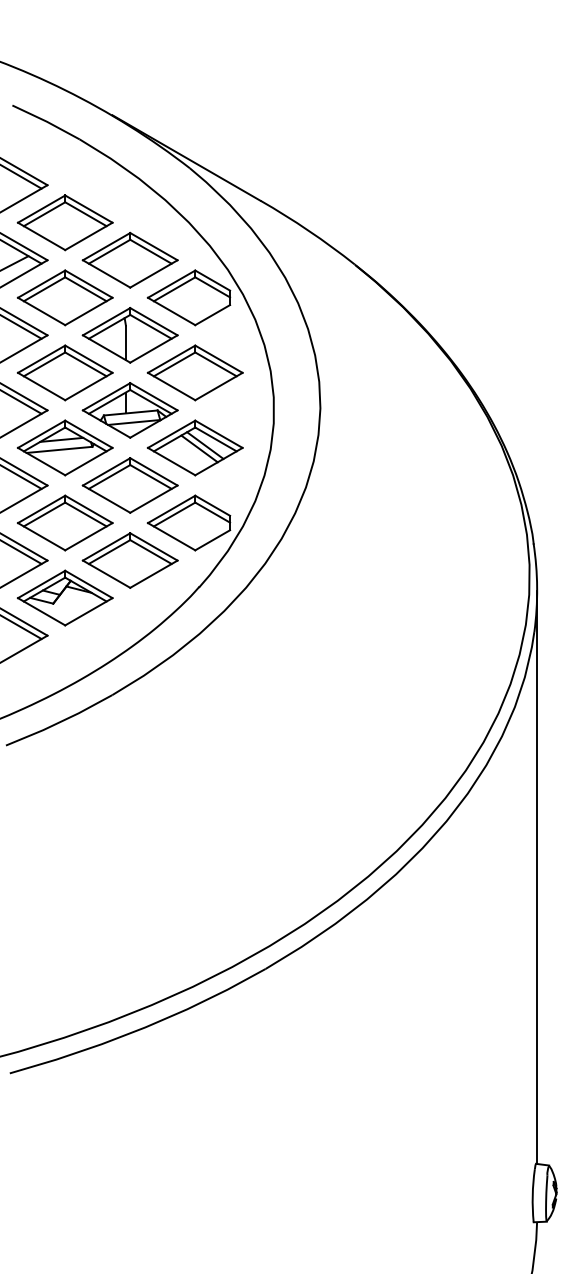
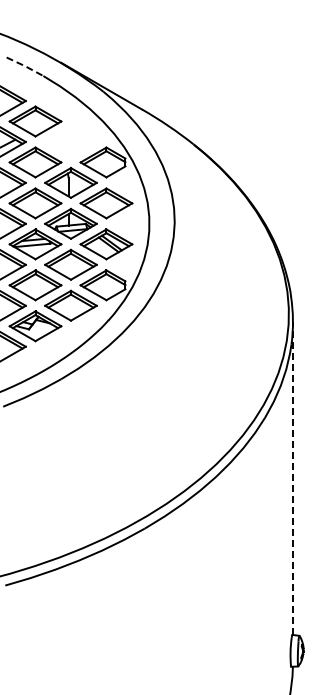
line: (46, 121) -> (25, 66), solid -> dashed
part: (129, 259) -> (70, 141), removed
line: (536, 877) -> (292, 478), solid -> dashed

